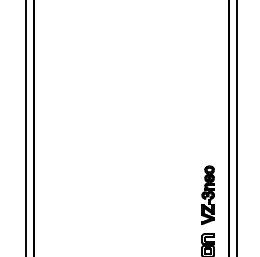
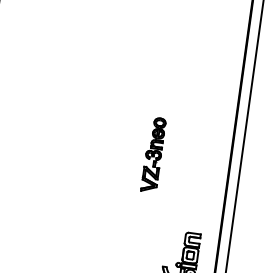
part: (207, 194) -> (152, 153), moved

